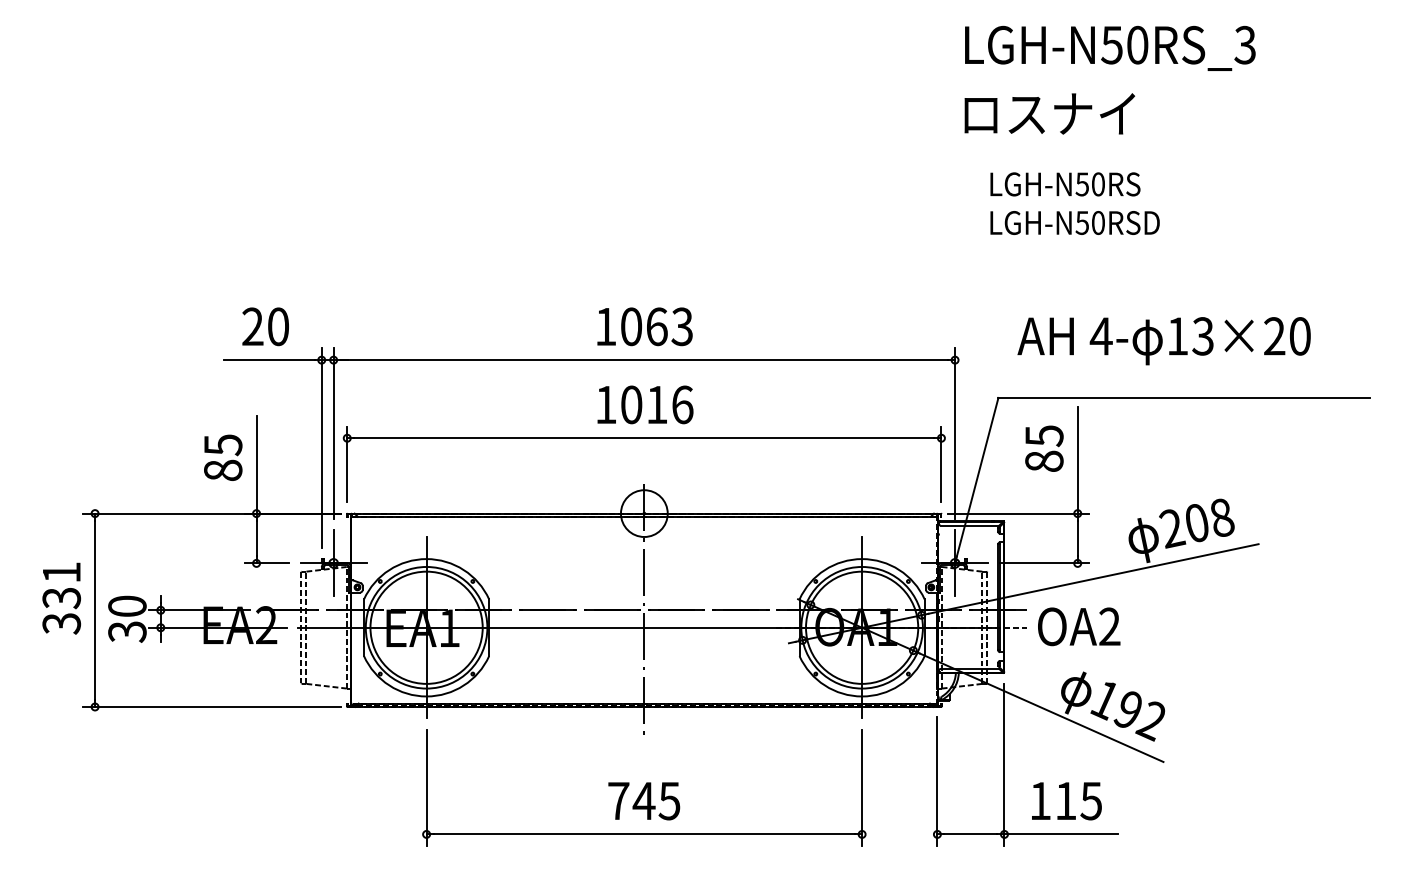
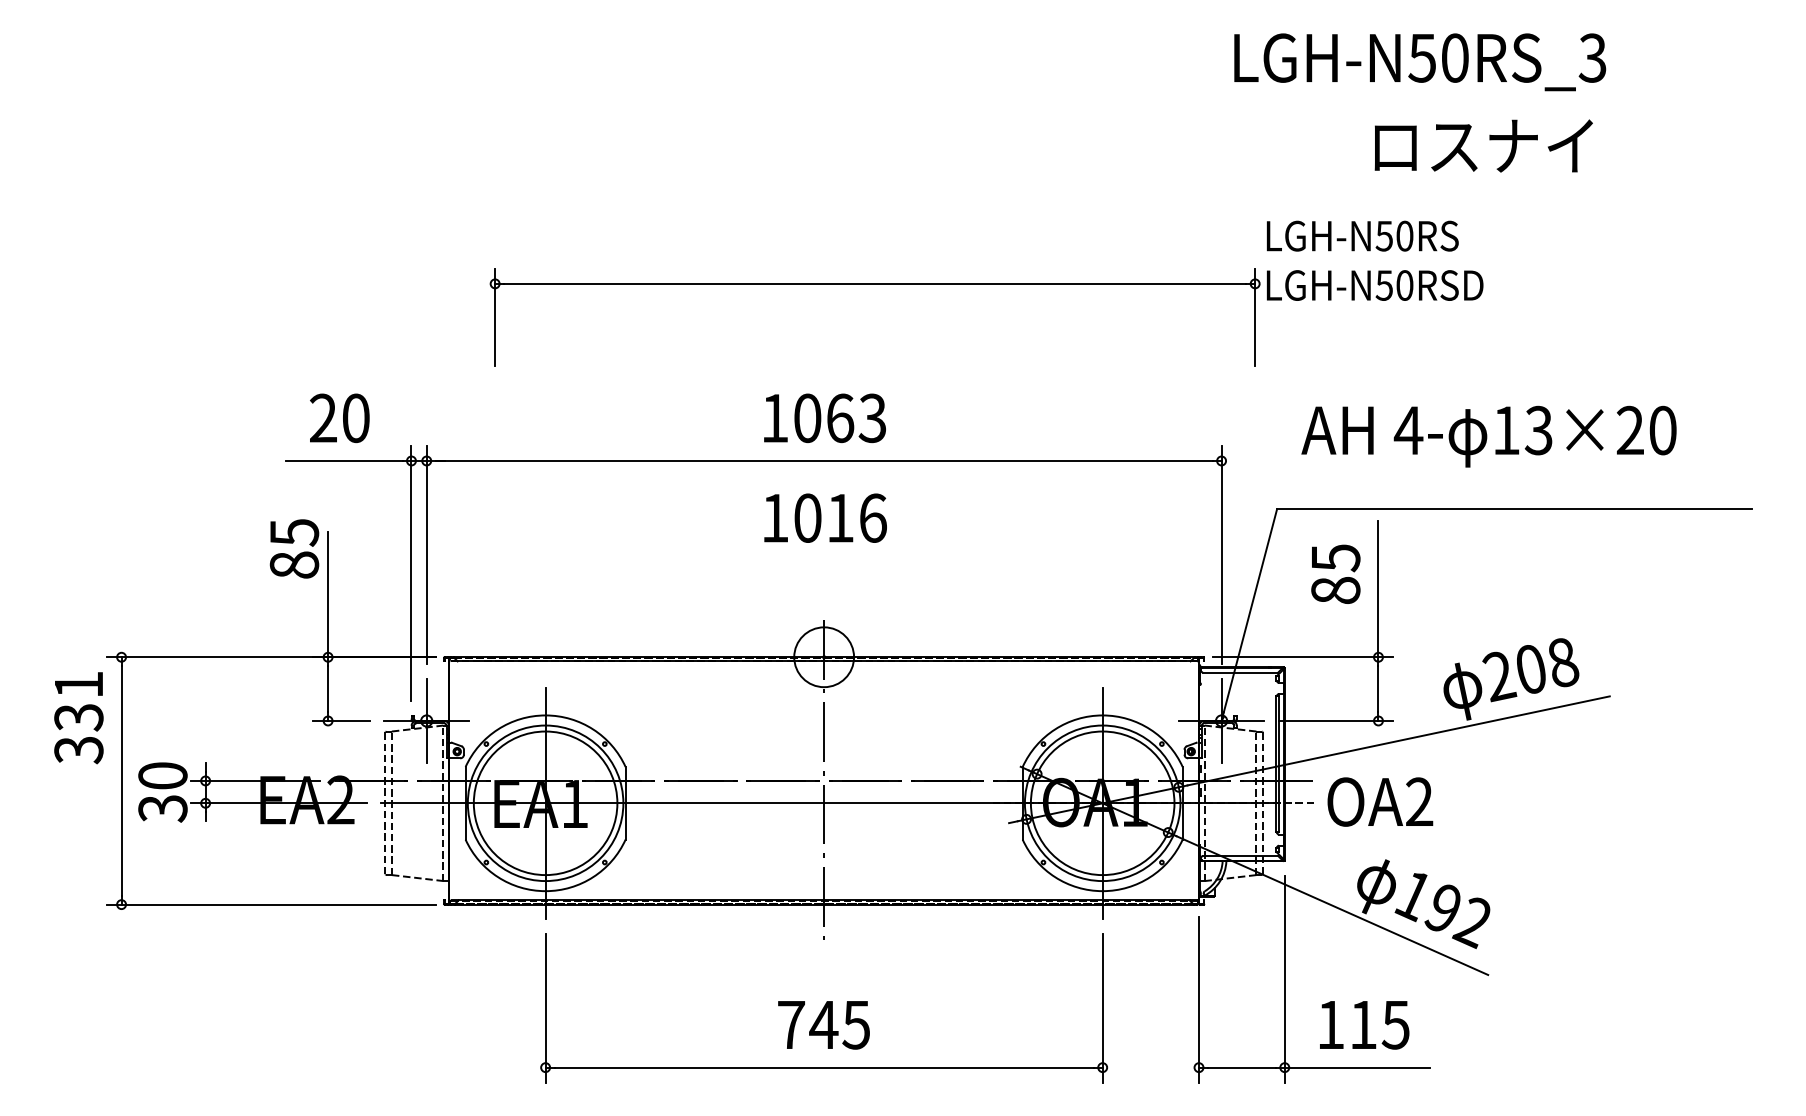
text: (1049, 113) -> (1483, 145), moved
part: (643, 438) -> (874, 284), moved
text: (223, 457) -> (294, 548), moved
text: (61, 599) -> (78, 718), moved

